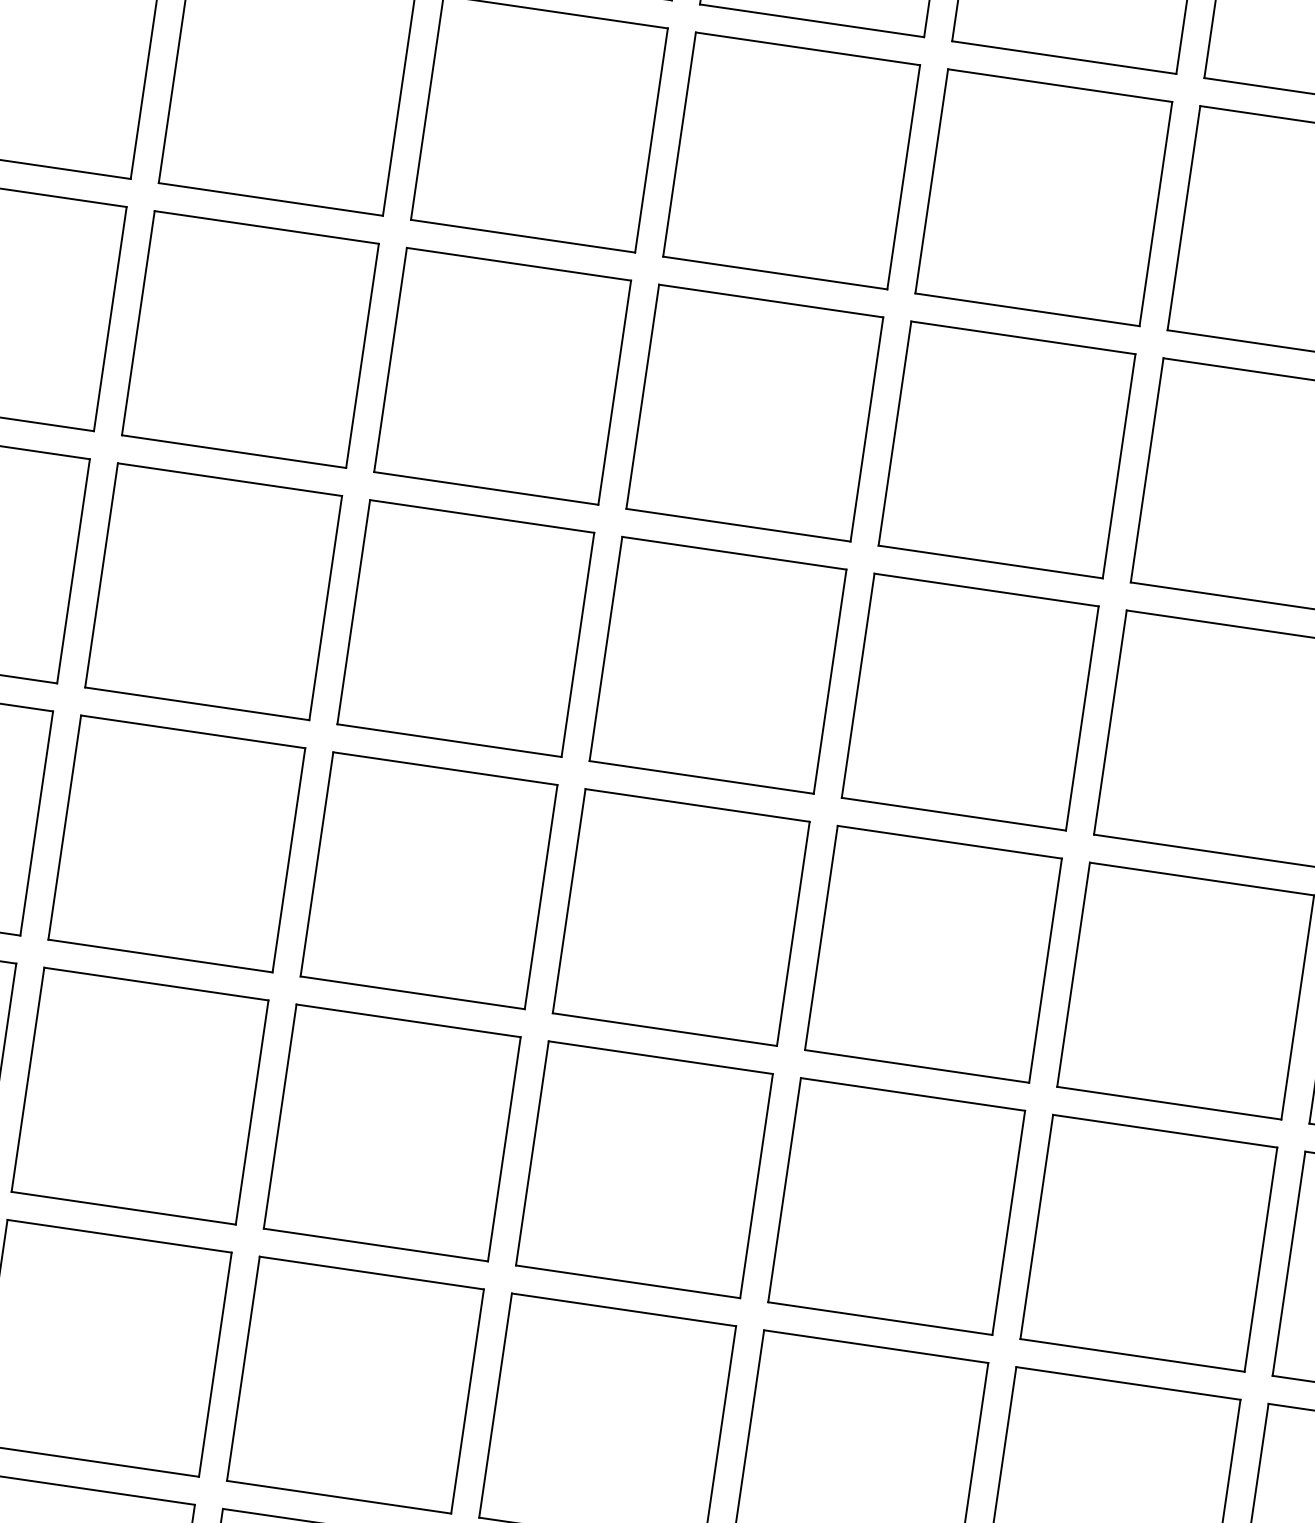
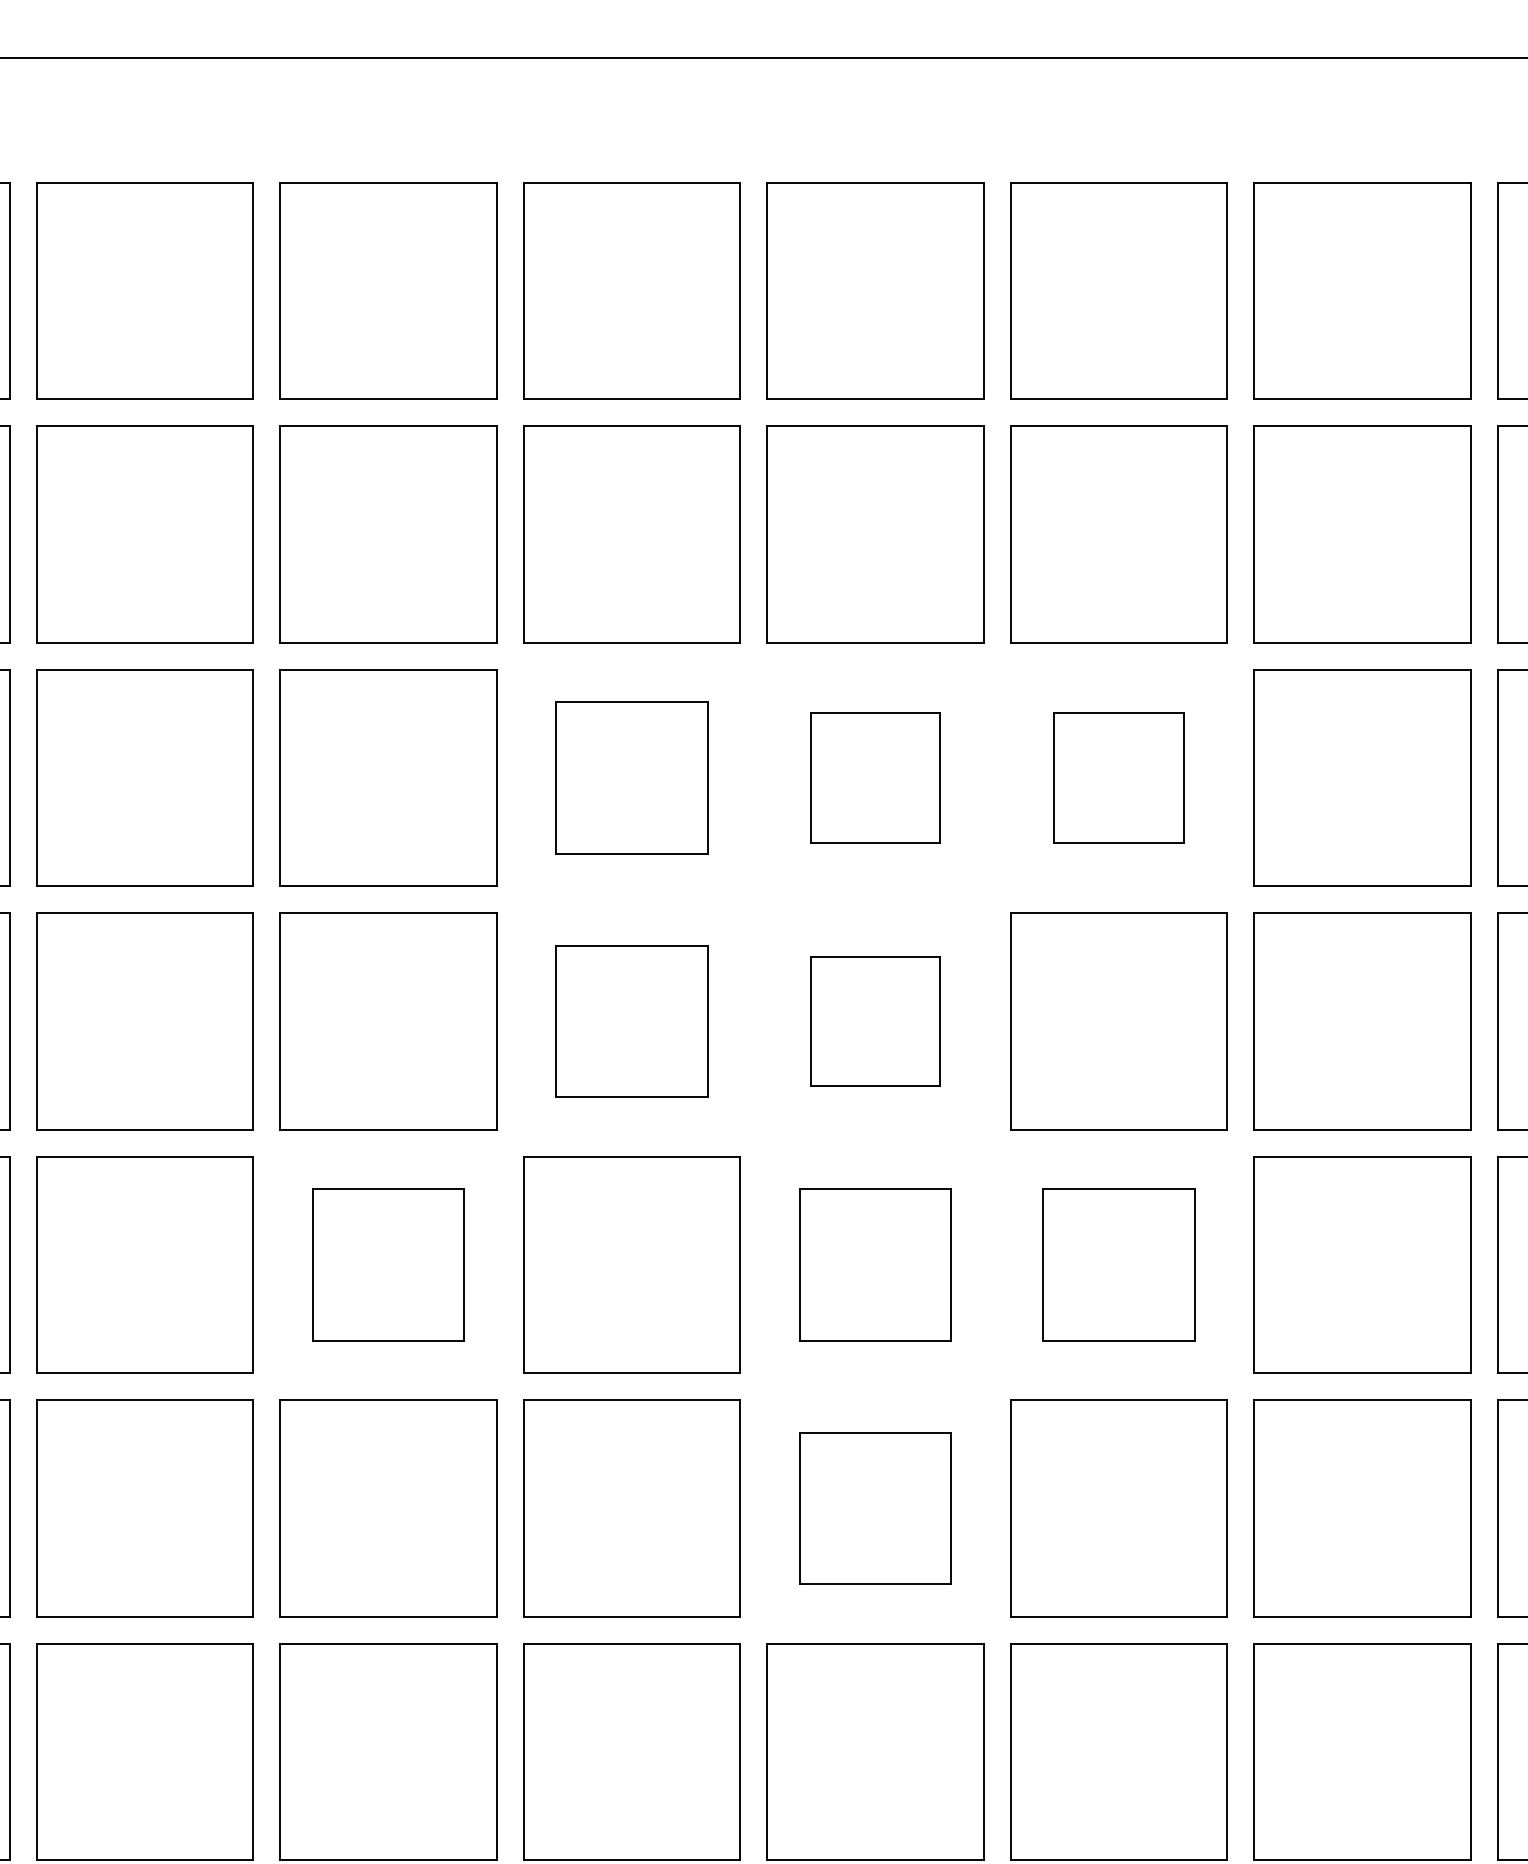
part: (502, 375) -> (631, 777), size x0.7
part: (754, 412) -> (875, 777), size x0.6
part: (1006, 449) -> (1118, 777), size x0.6
part: (465, 628) -> (631, 1021), size x0.7
part: (717, 665) -> (875, 1021), size x0.6
part: (176, 843) -> (388, 1264), size x0.7
part: (681, 917) -> (875, 1264), size x0.7
part: (932, 953) -> (1118, 1264), size x0.7
part: (644, 1169) -> (875, 1508), size x0.7

